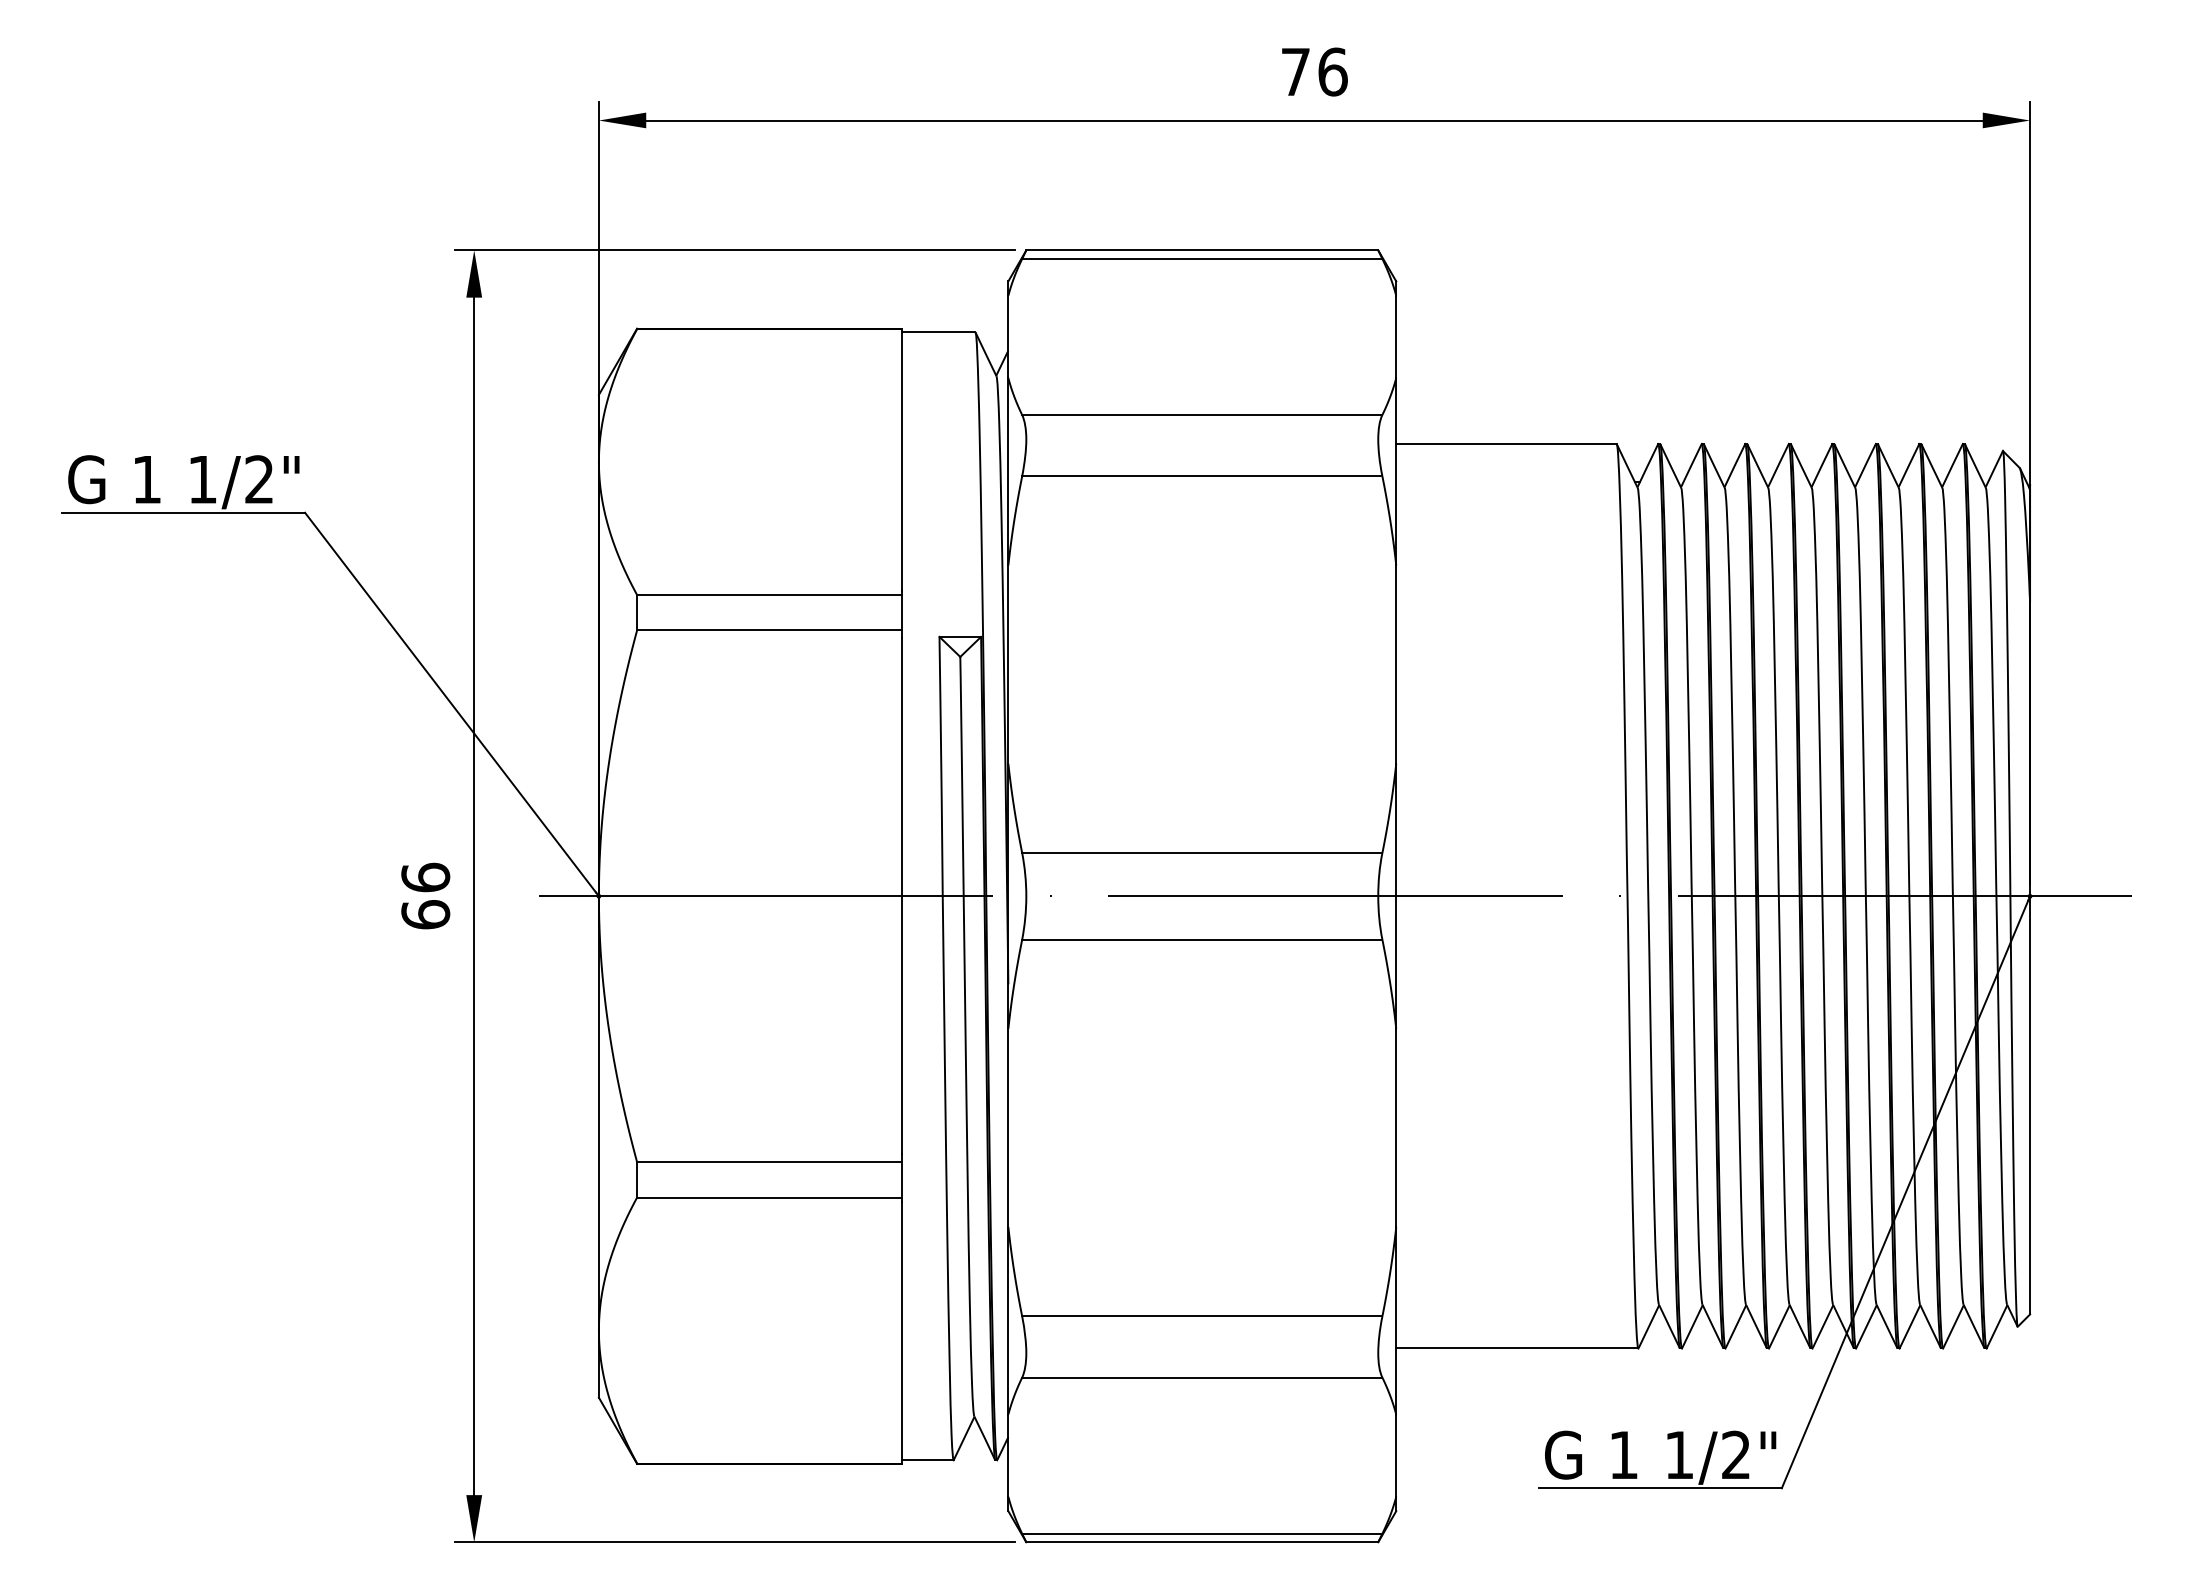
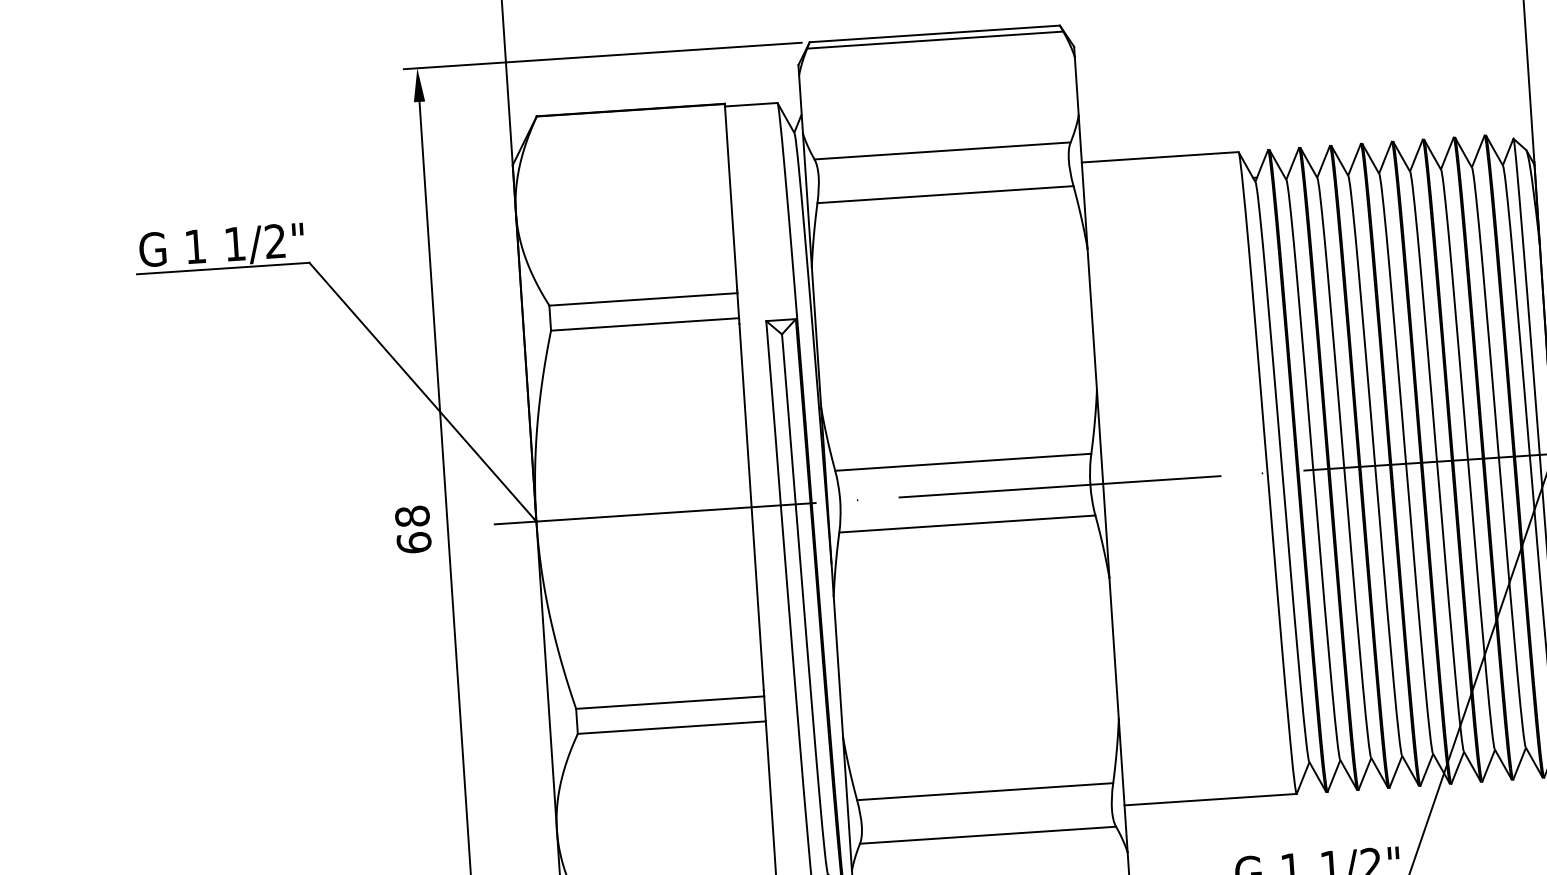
text: (425, 877) -> (412, 516), 66 -> 68

